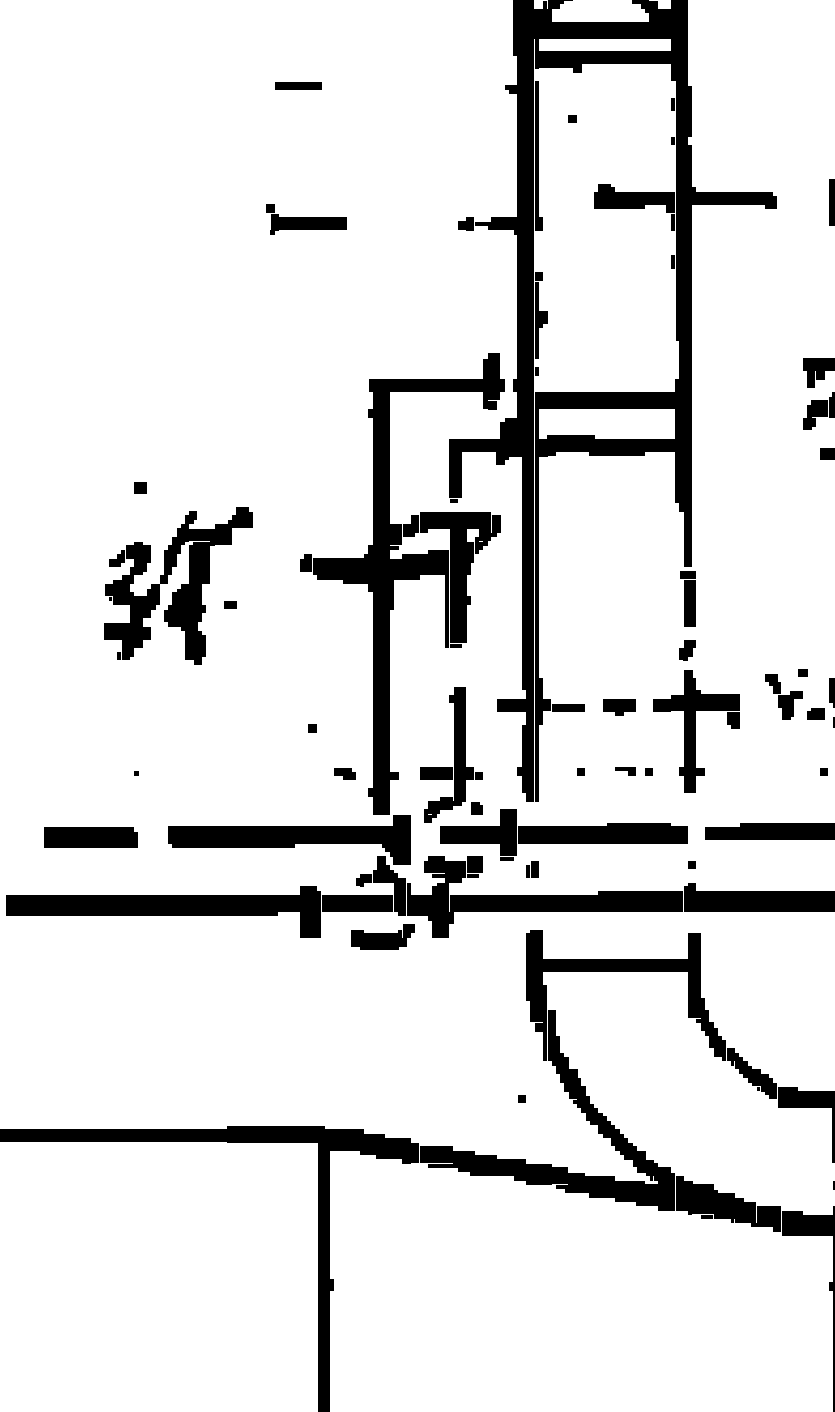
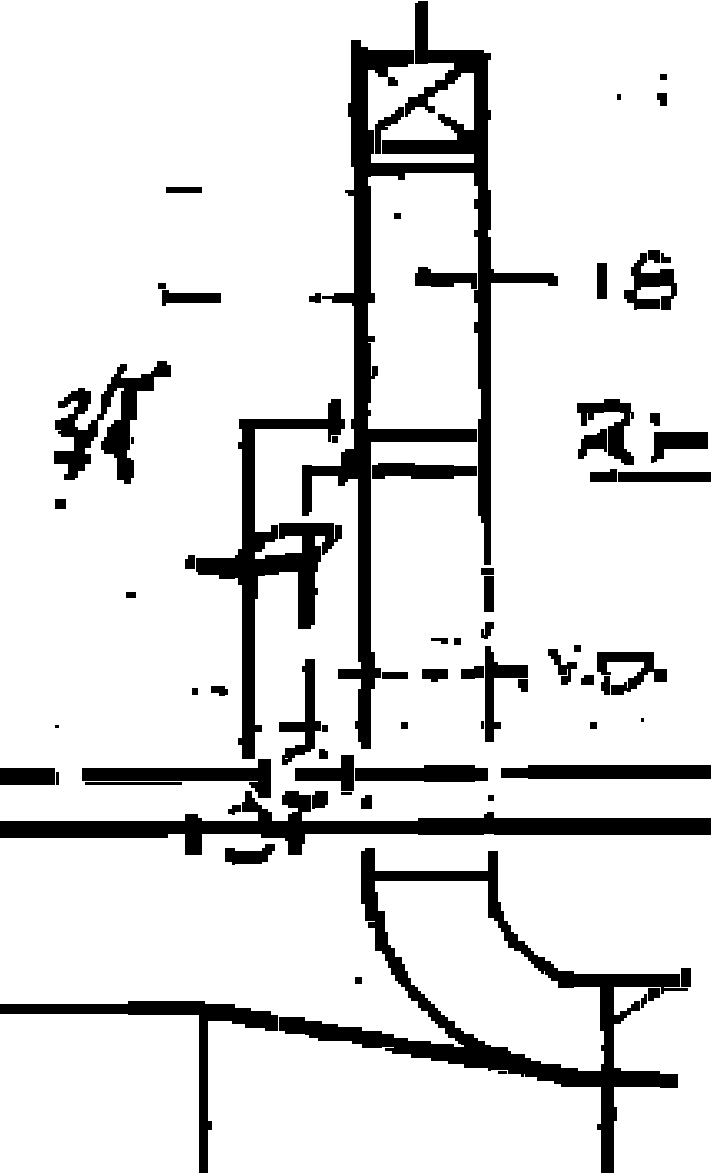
part: (178, 586) -> (112, 422), moved
part: (633, 772) -> (445, 641), moved
part: (344, 773) -> (219, 690), moved

